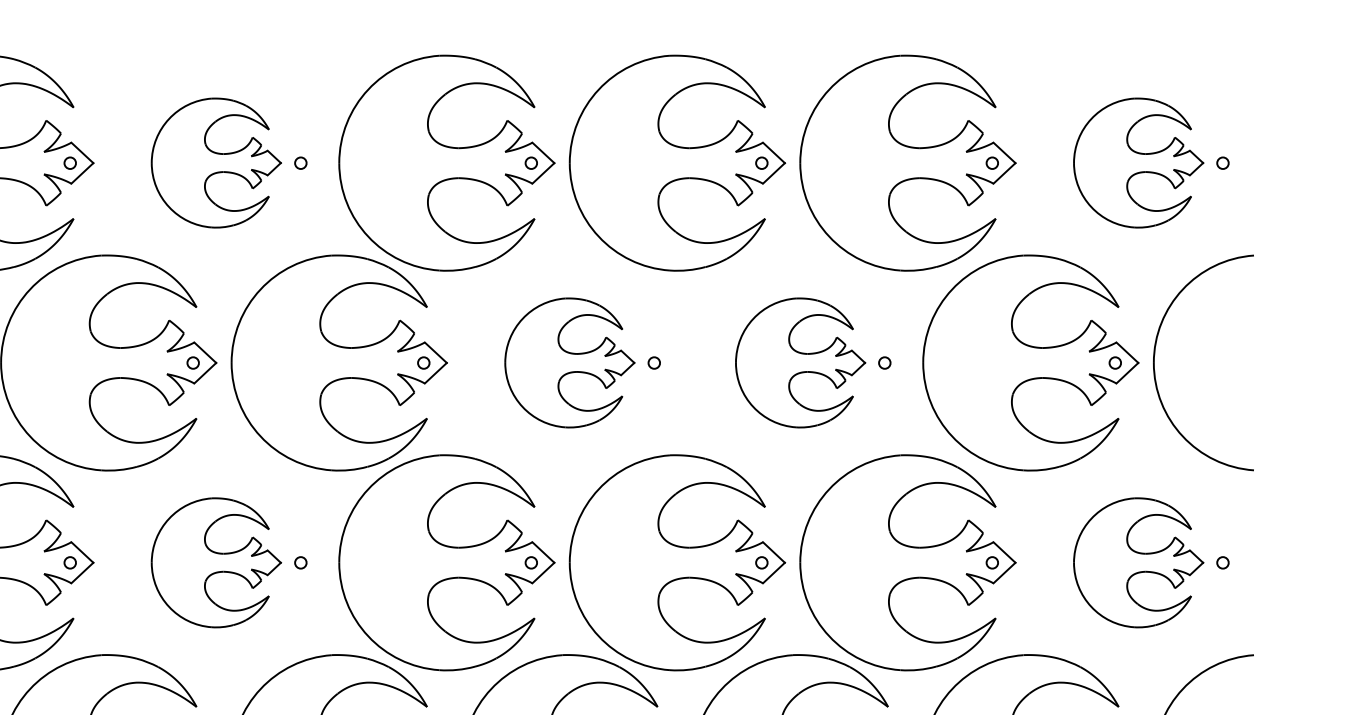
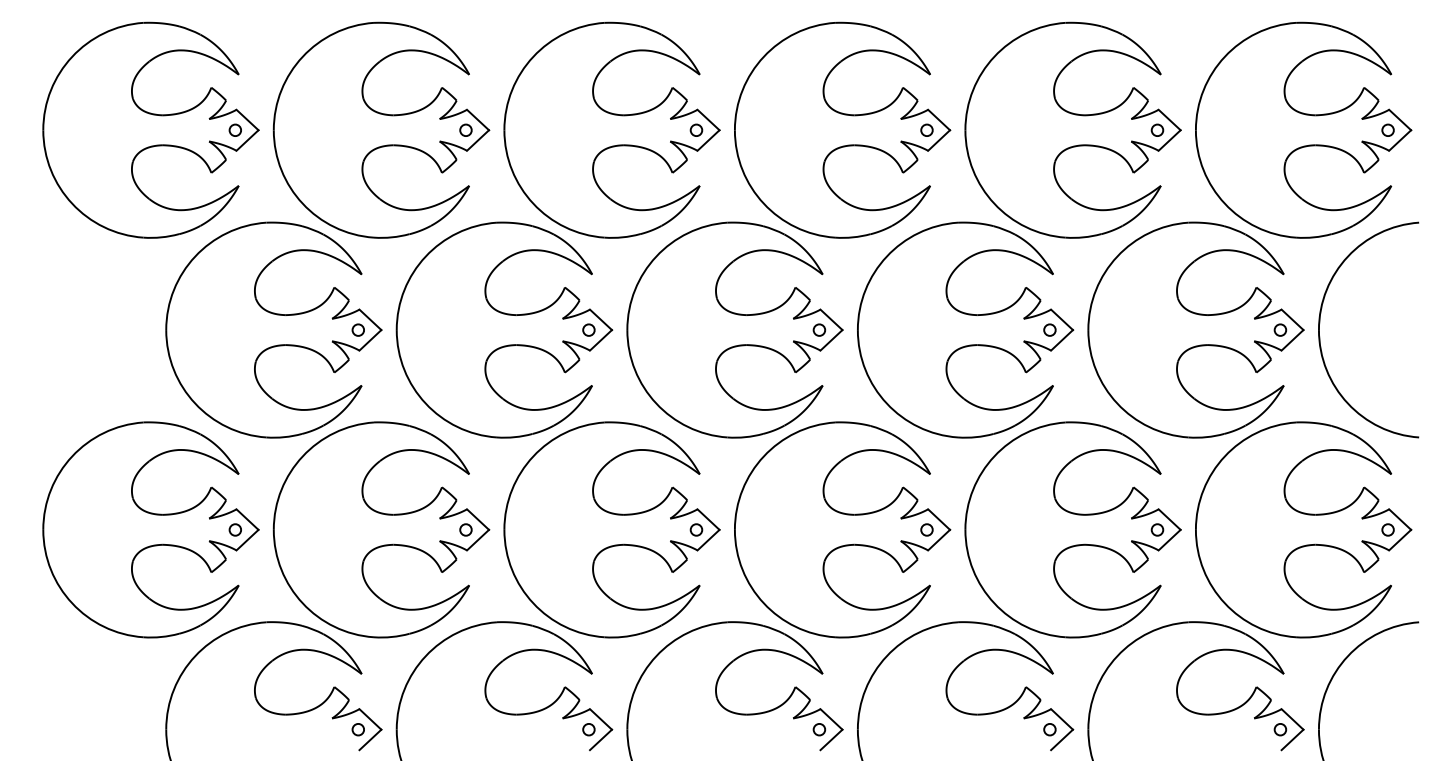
part: (216, 162) -> (381, 129), size x1.67
part: (1138, 162) -> (1303, 129), size x1.67
part: (569, 362) -> (734, 329), size x1.67
part: (800, 362) -> (965, 329), size x1.67
part: (216, 562) -> (381, 529), size x1.67
part: (1138, 562) -> (1303, 529), size x1.67

